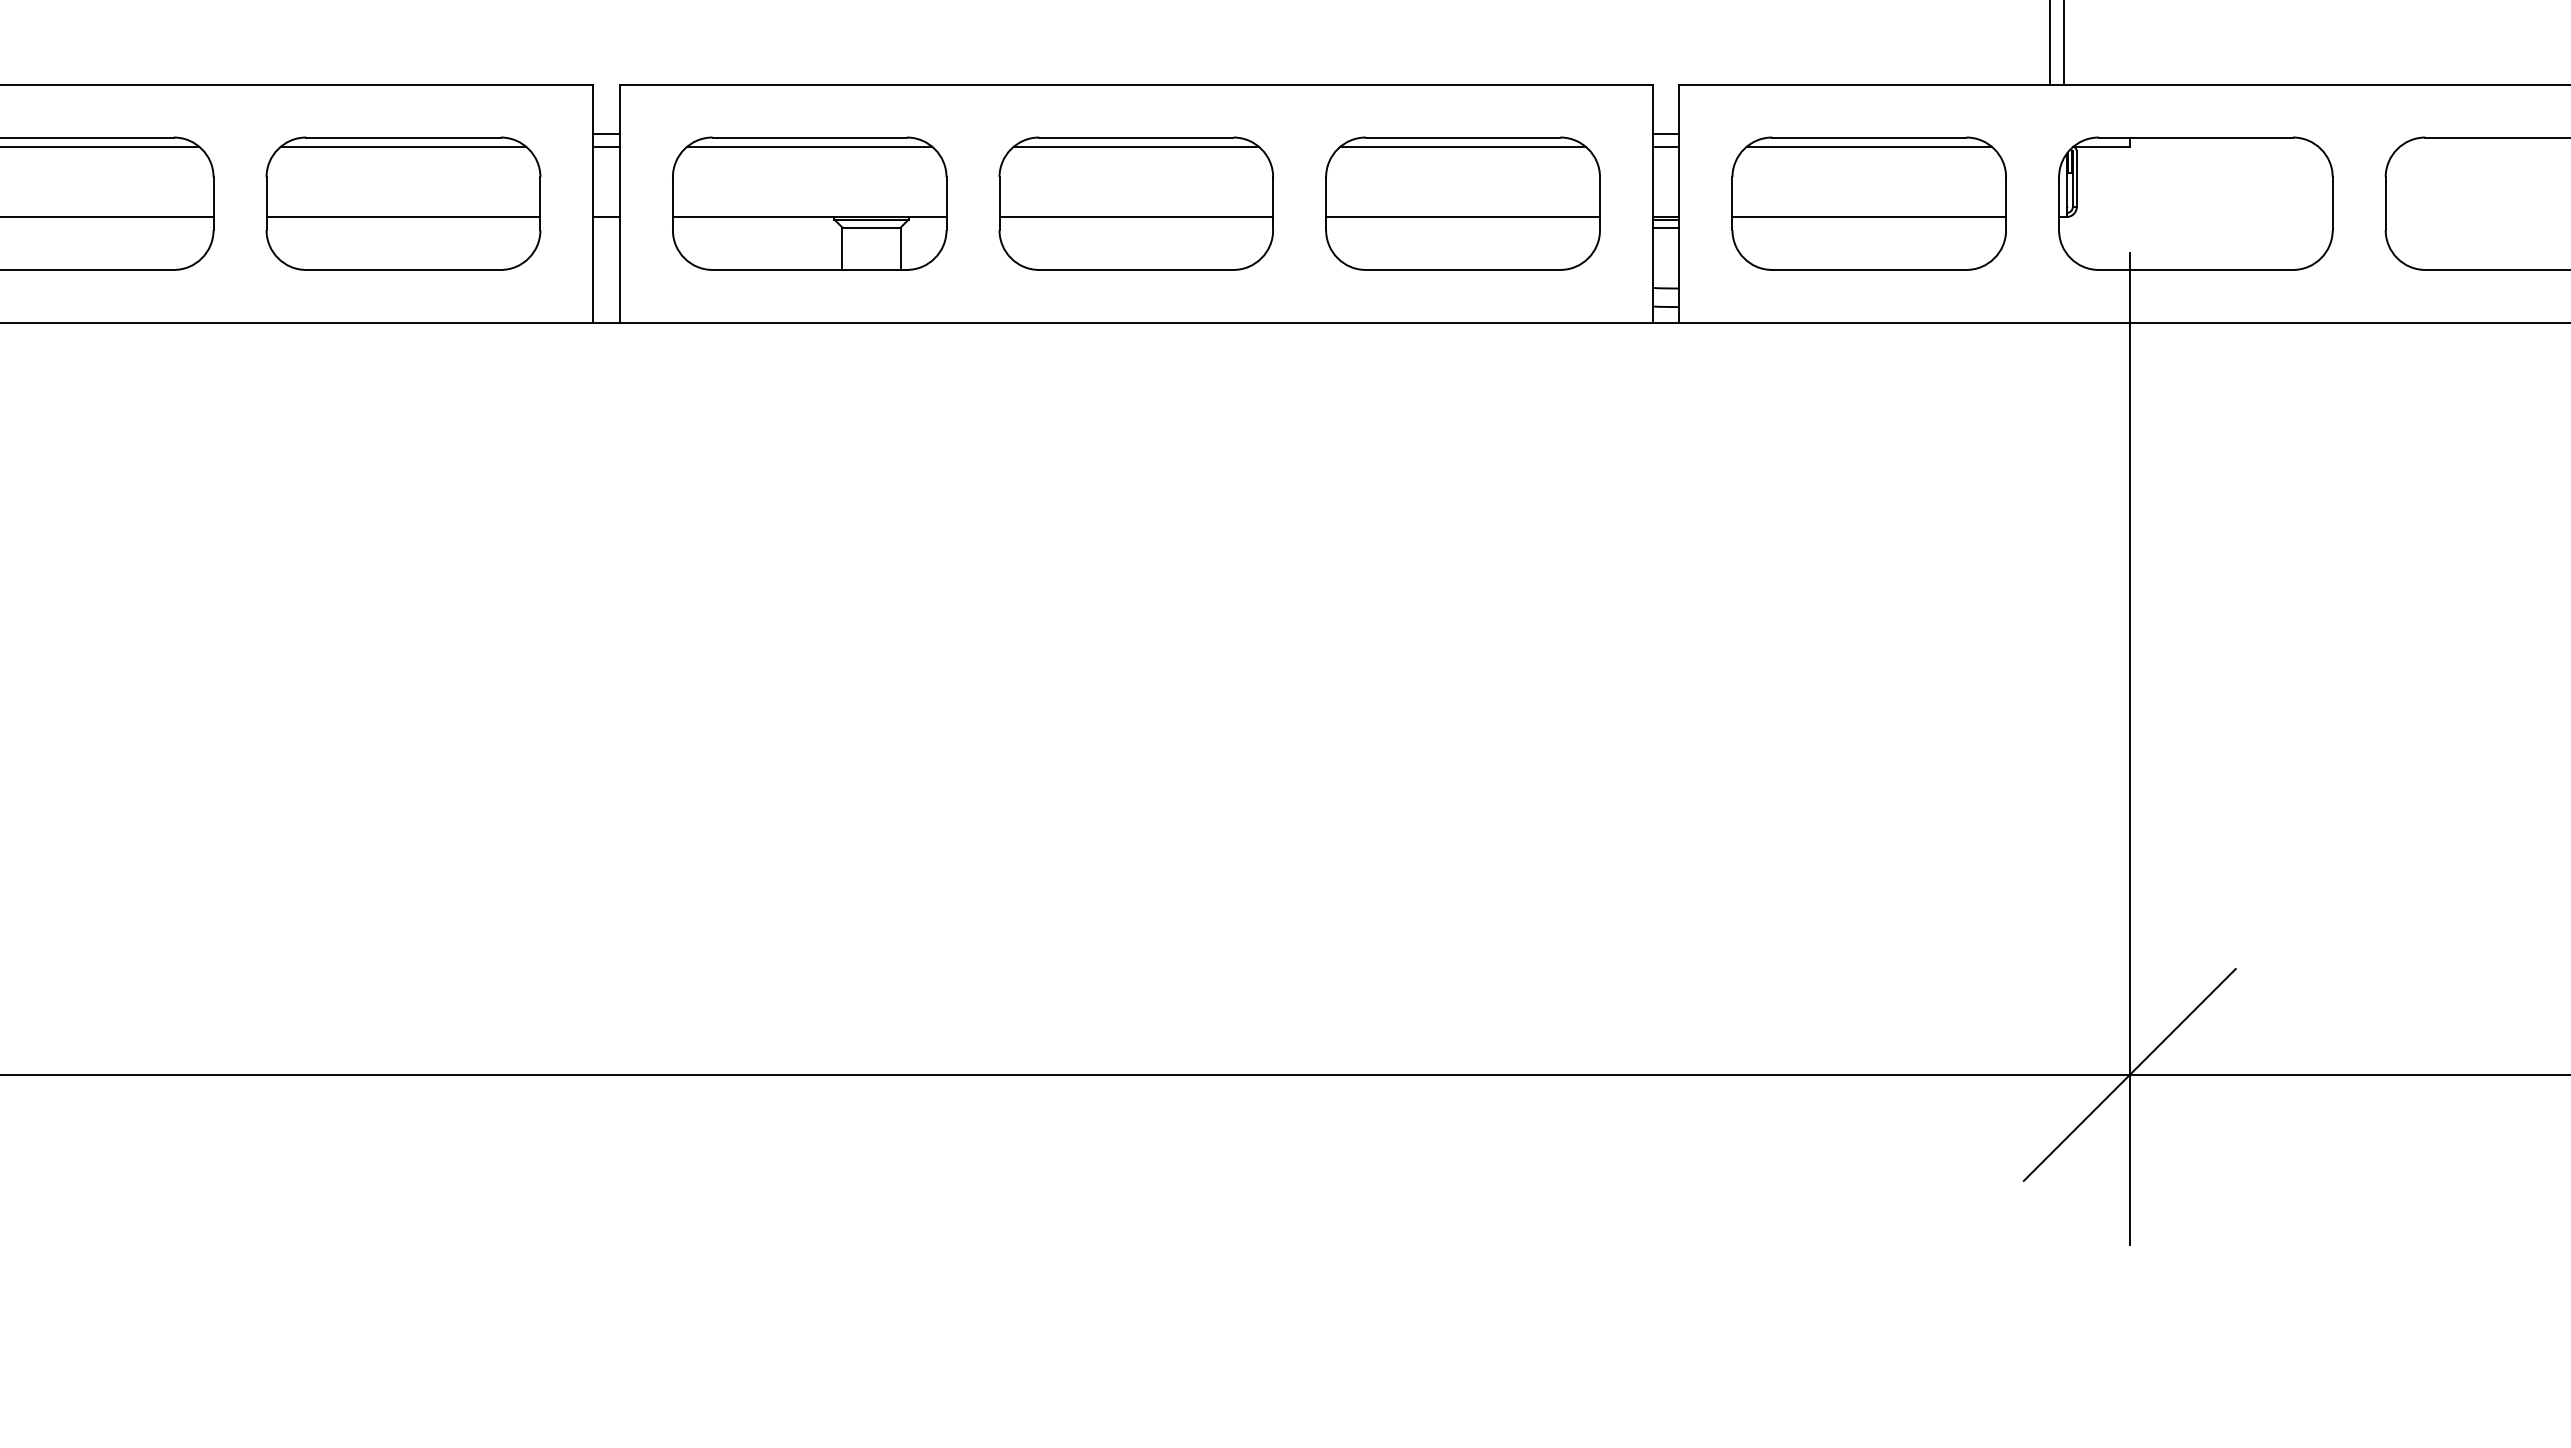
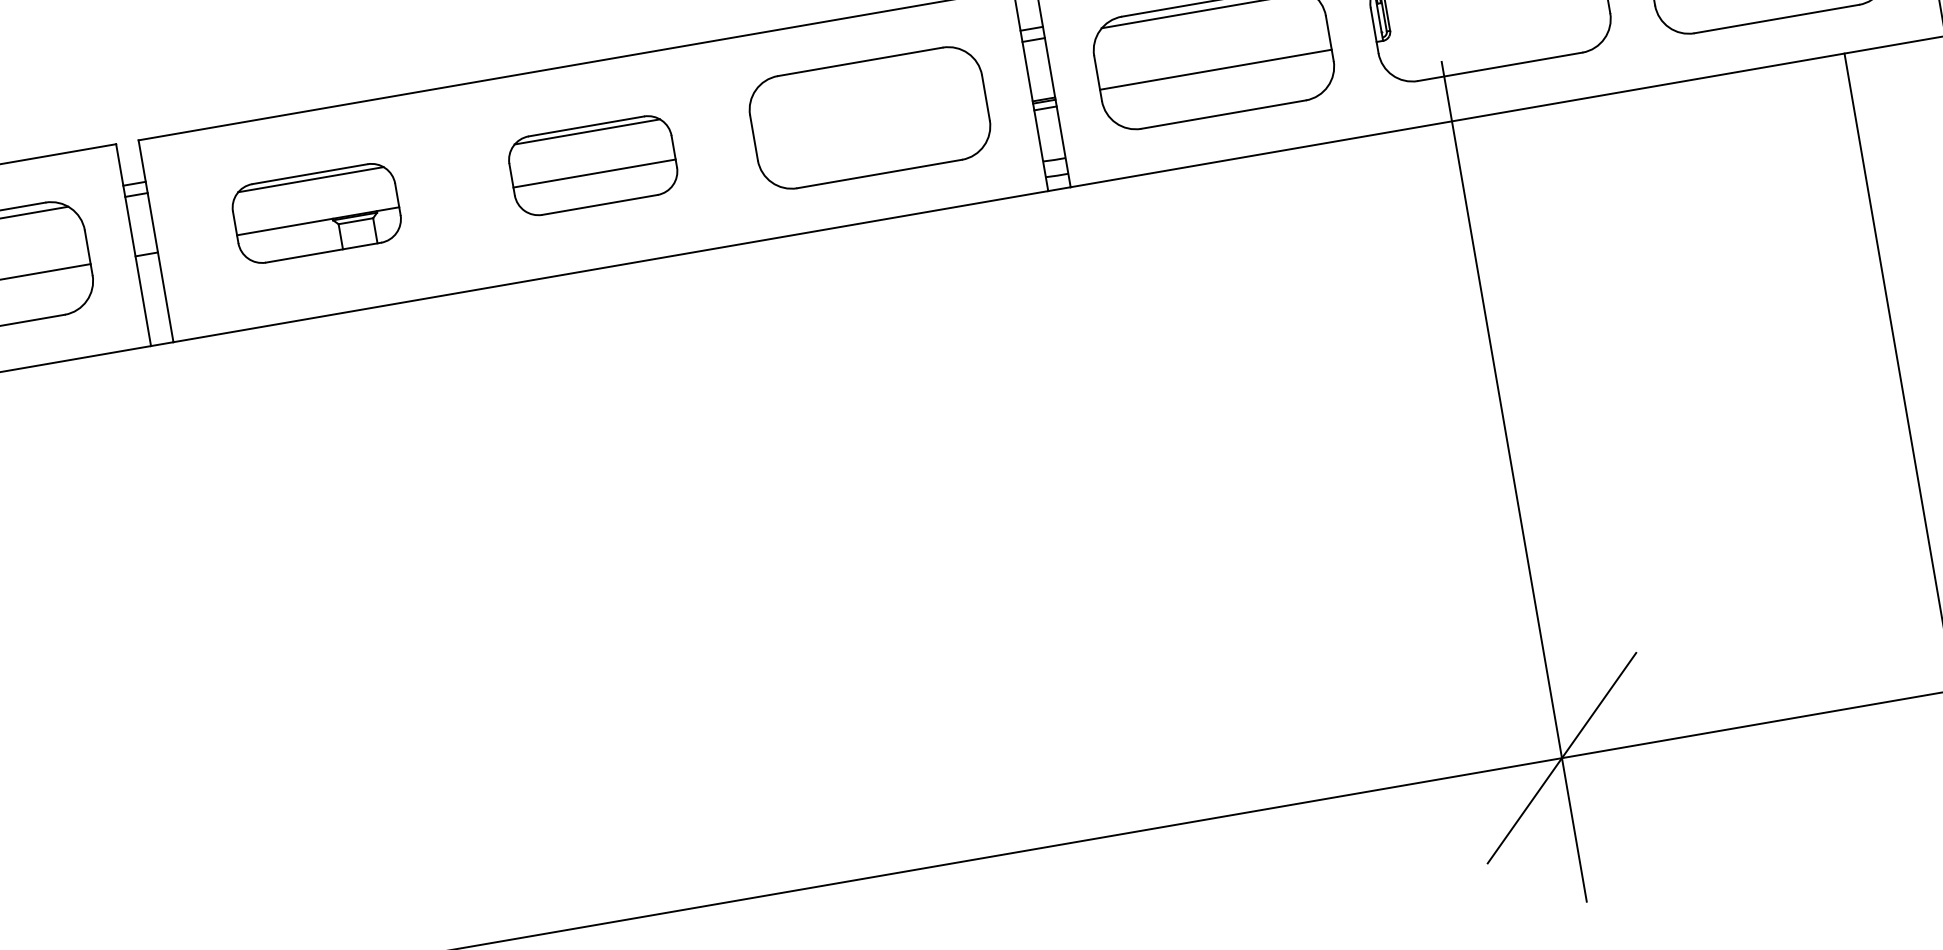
line: (1462, 146) -> (861, 69), removed
part: (809, 203) -> (316, 213), size x0.7
part: (1135, 203) -> (592, 165), size x0.7
line: (1463, 216) -> (872, 128), removed

